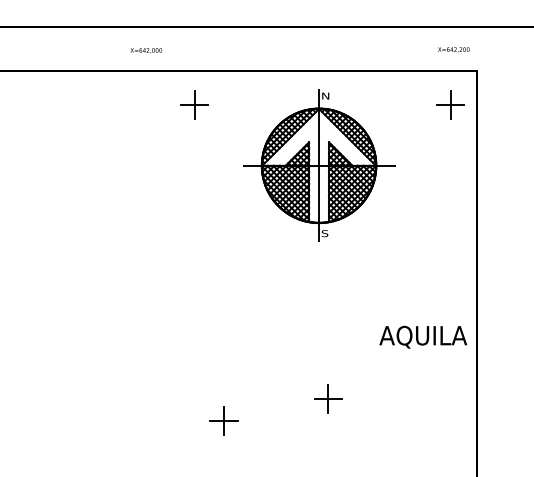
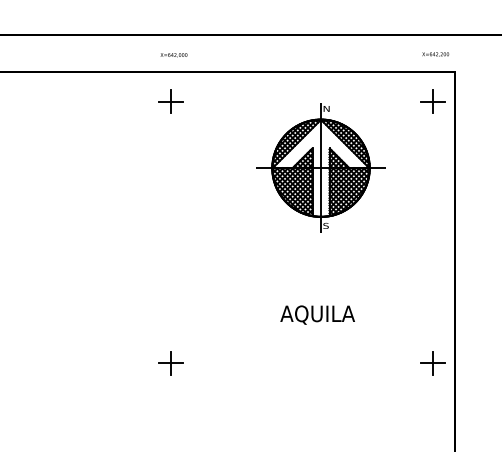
part: (193, 105) -> (170, 101), moved
part: (318, 164) -> (320, 167), moved
text: (423, 336) -> (317, 314), moved
part: (327, 398) -> (432, 363), moved
part: (223, 421) -> (170, 363), moved

